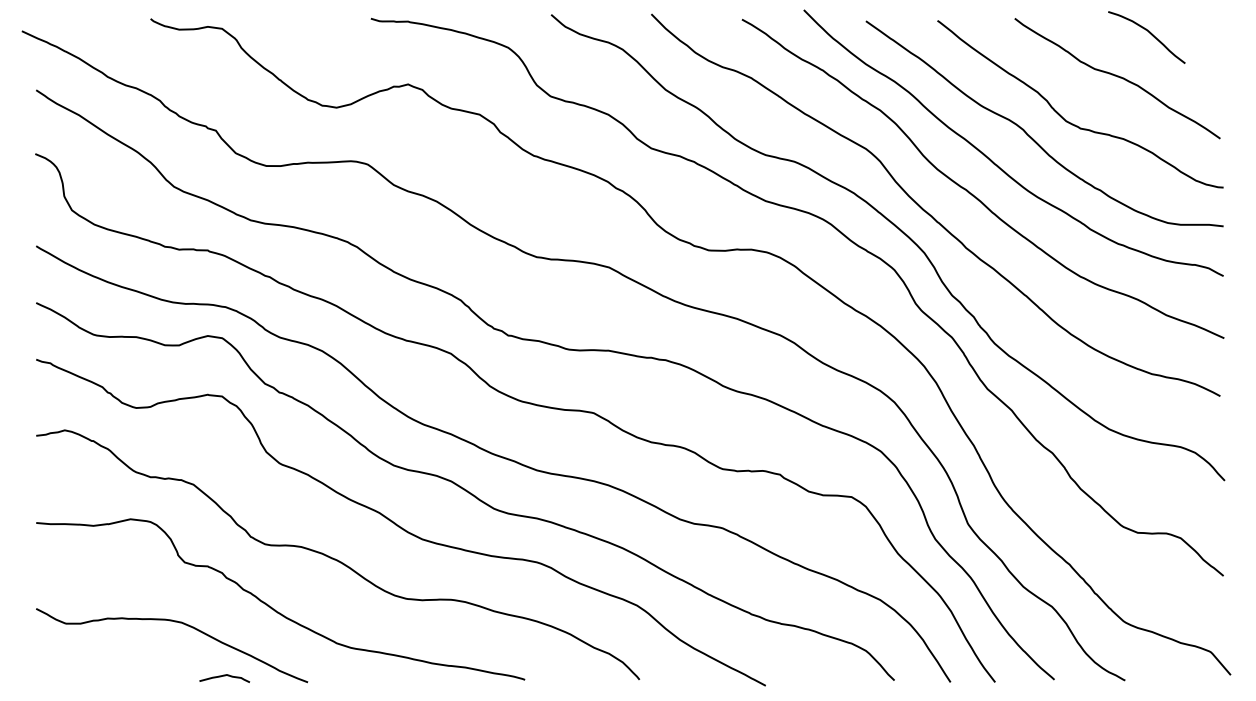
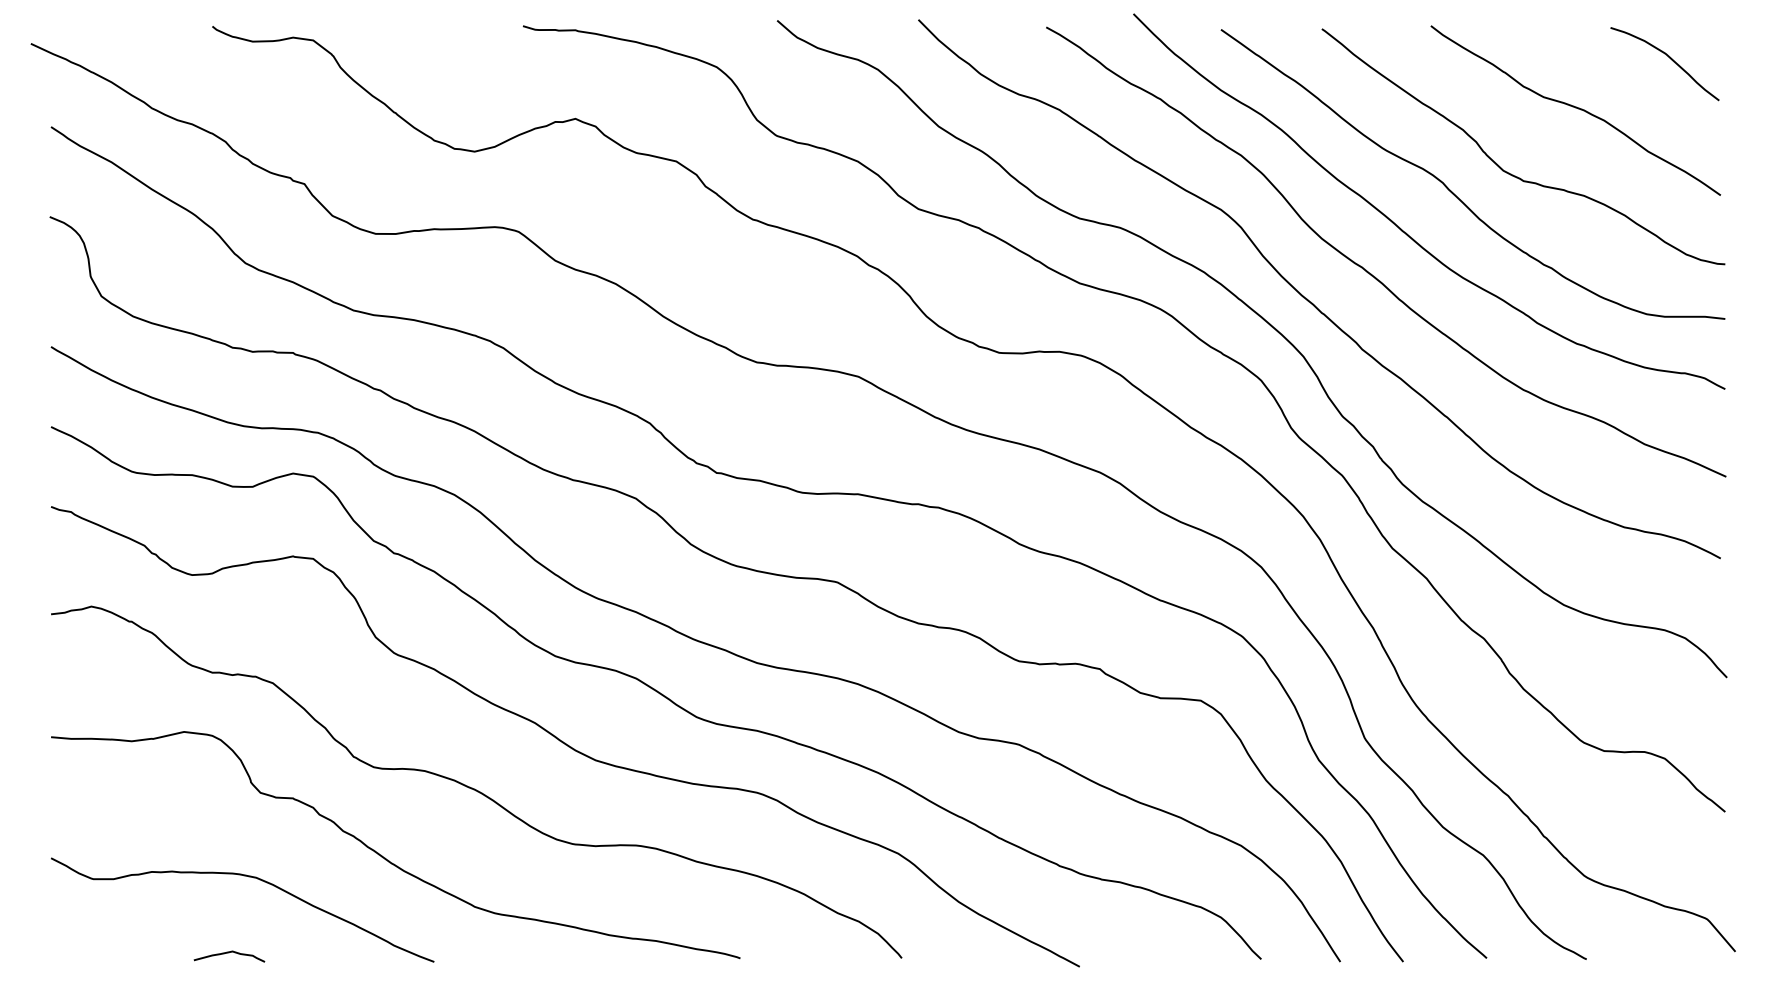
curve: (1149, 33) -> (1668, 58), moved
curve: (224, 676) -> (229, 953), moved

